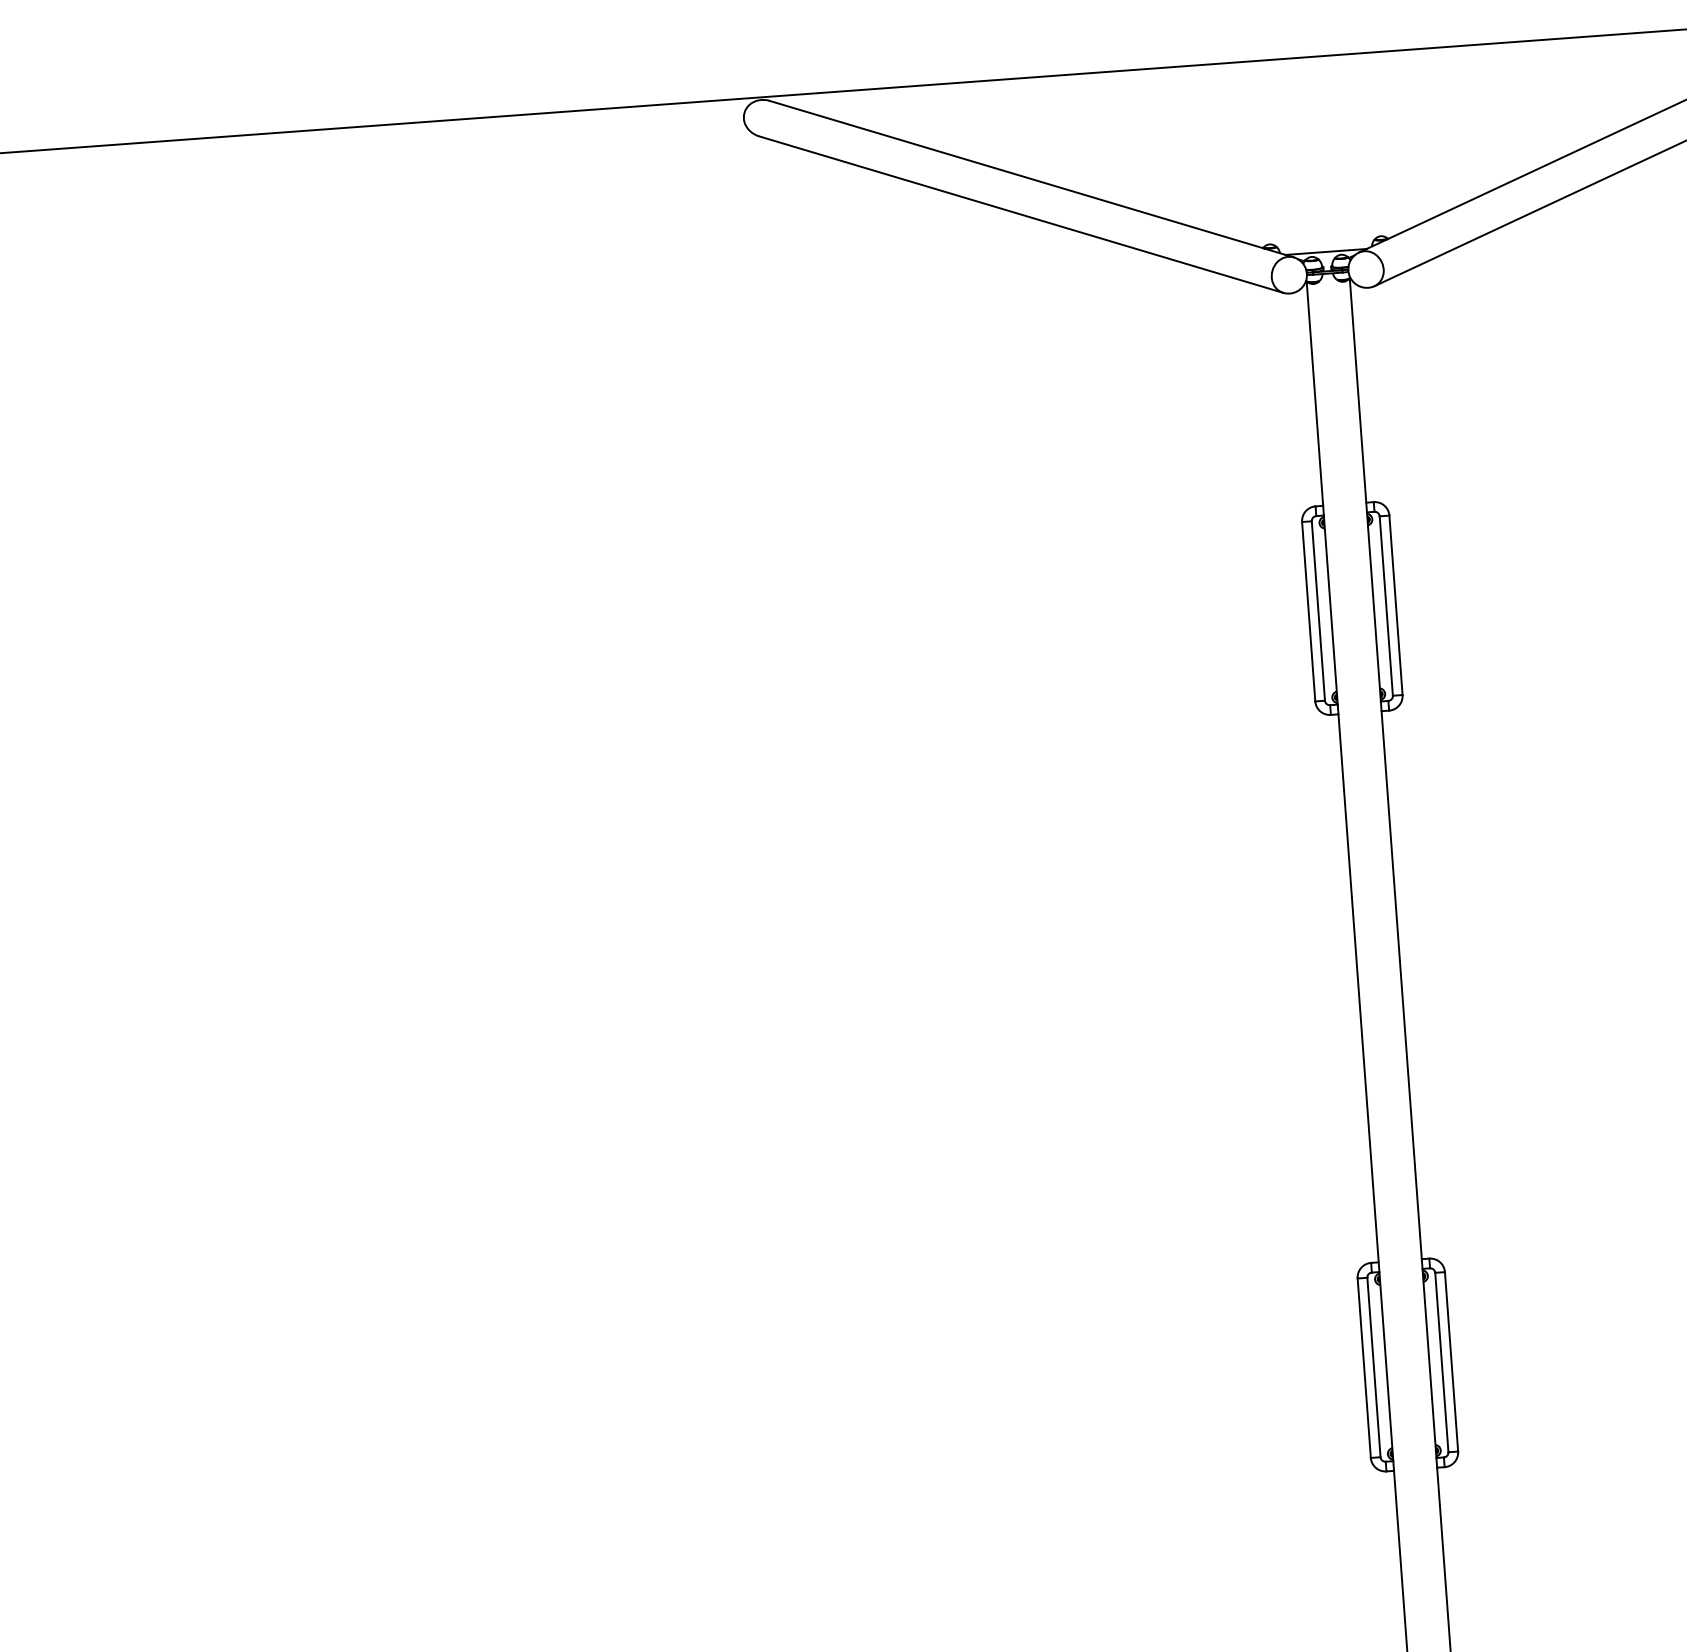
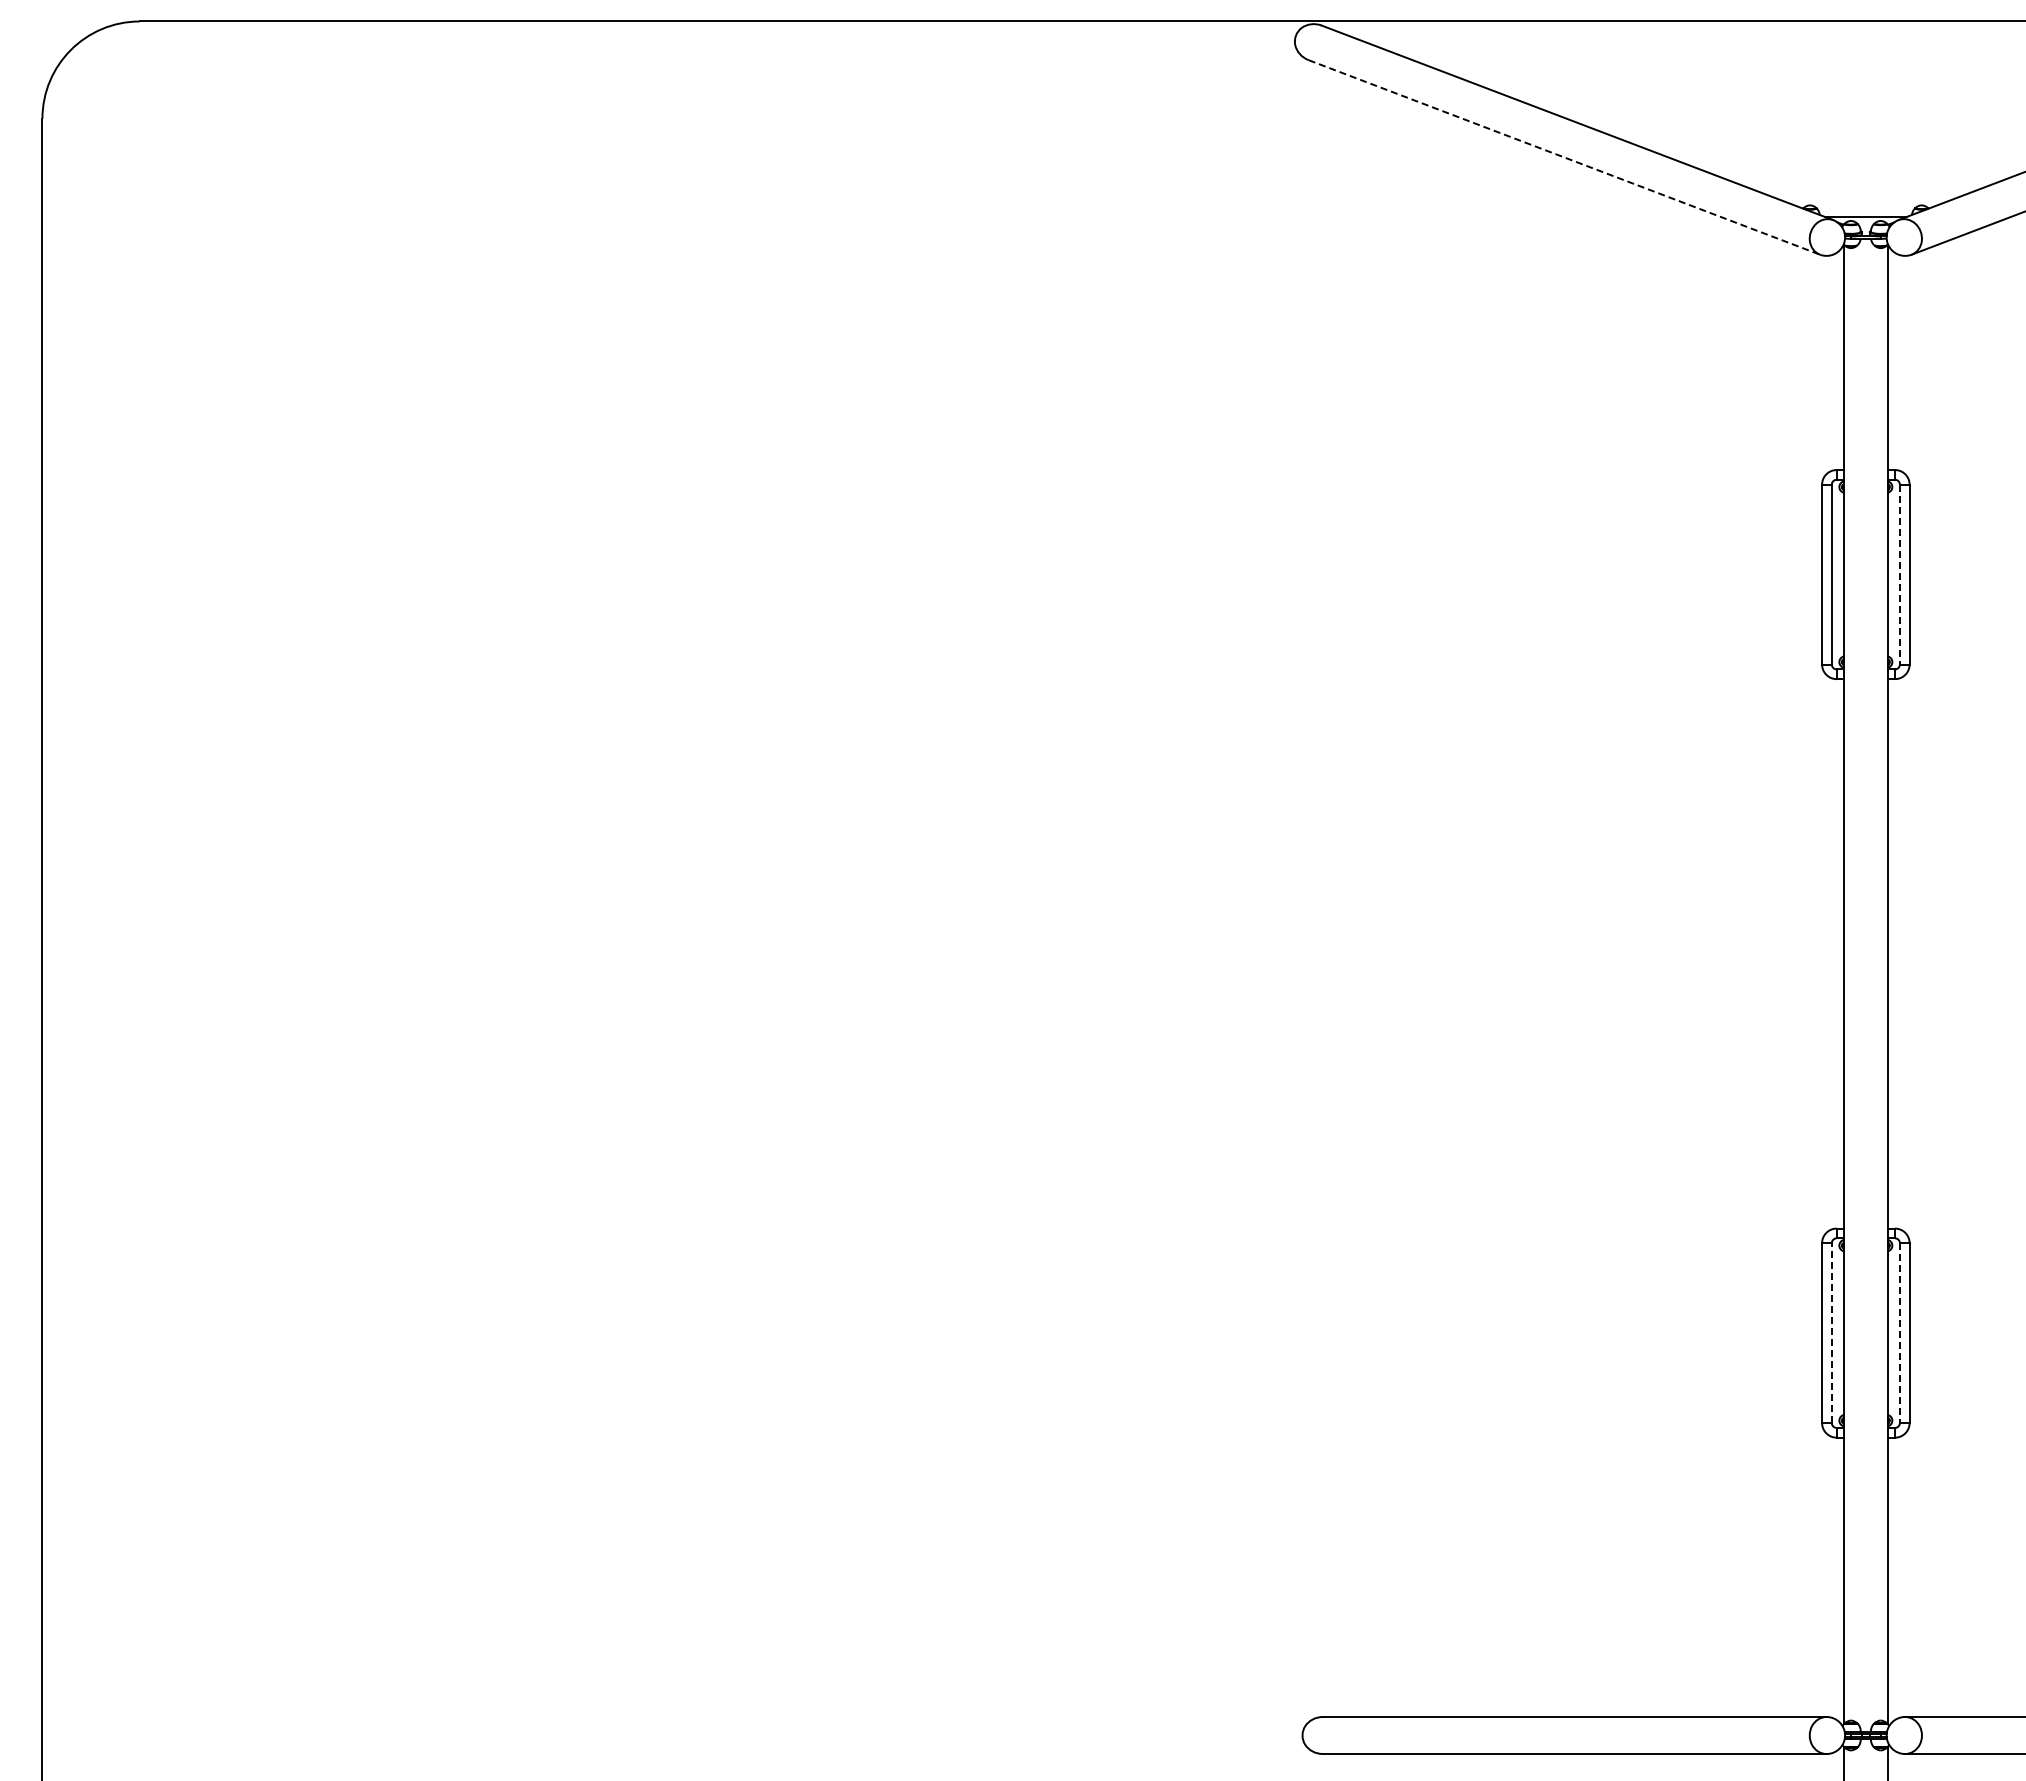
line: (1021, 214) -> (1564, 157), solid -> dashed
line: (1385, 605) -> (1899, 574), solid -> dashed
line: (1441, 1362) -> (1899, 1333), solid -> dashed
line: (1373, 1367) -> (1831, 1333), solid -> dashed

